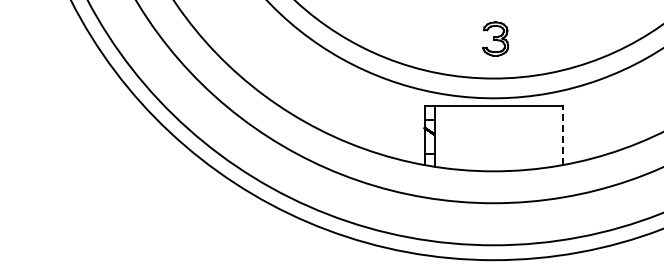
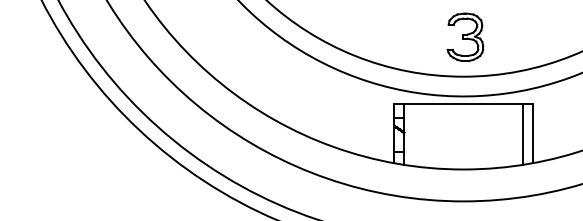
part: (495, 38) -> (465, 36), size x1.43
line: (562, 135) -> (532, 133), dashed -> solid
line: (552, 136) -> (522, 134), added

